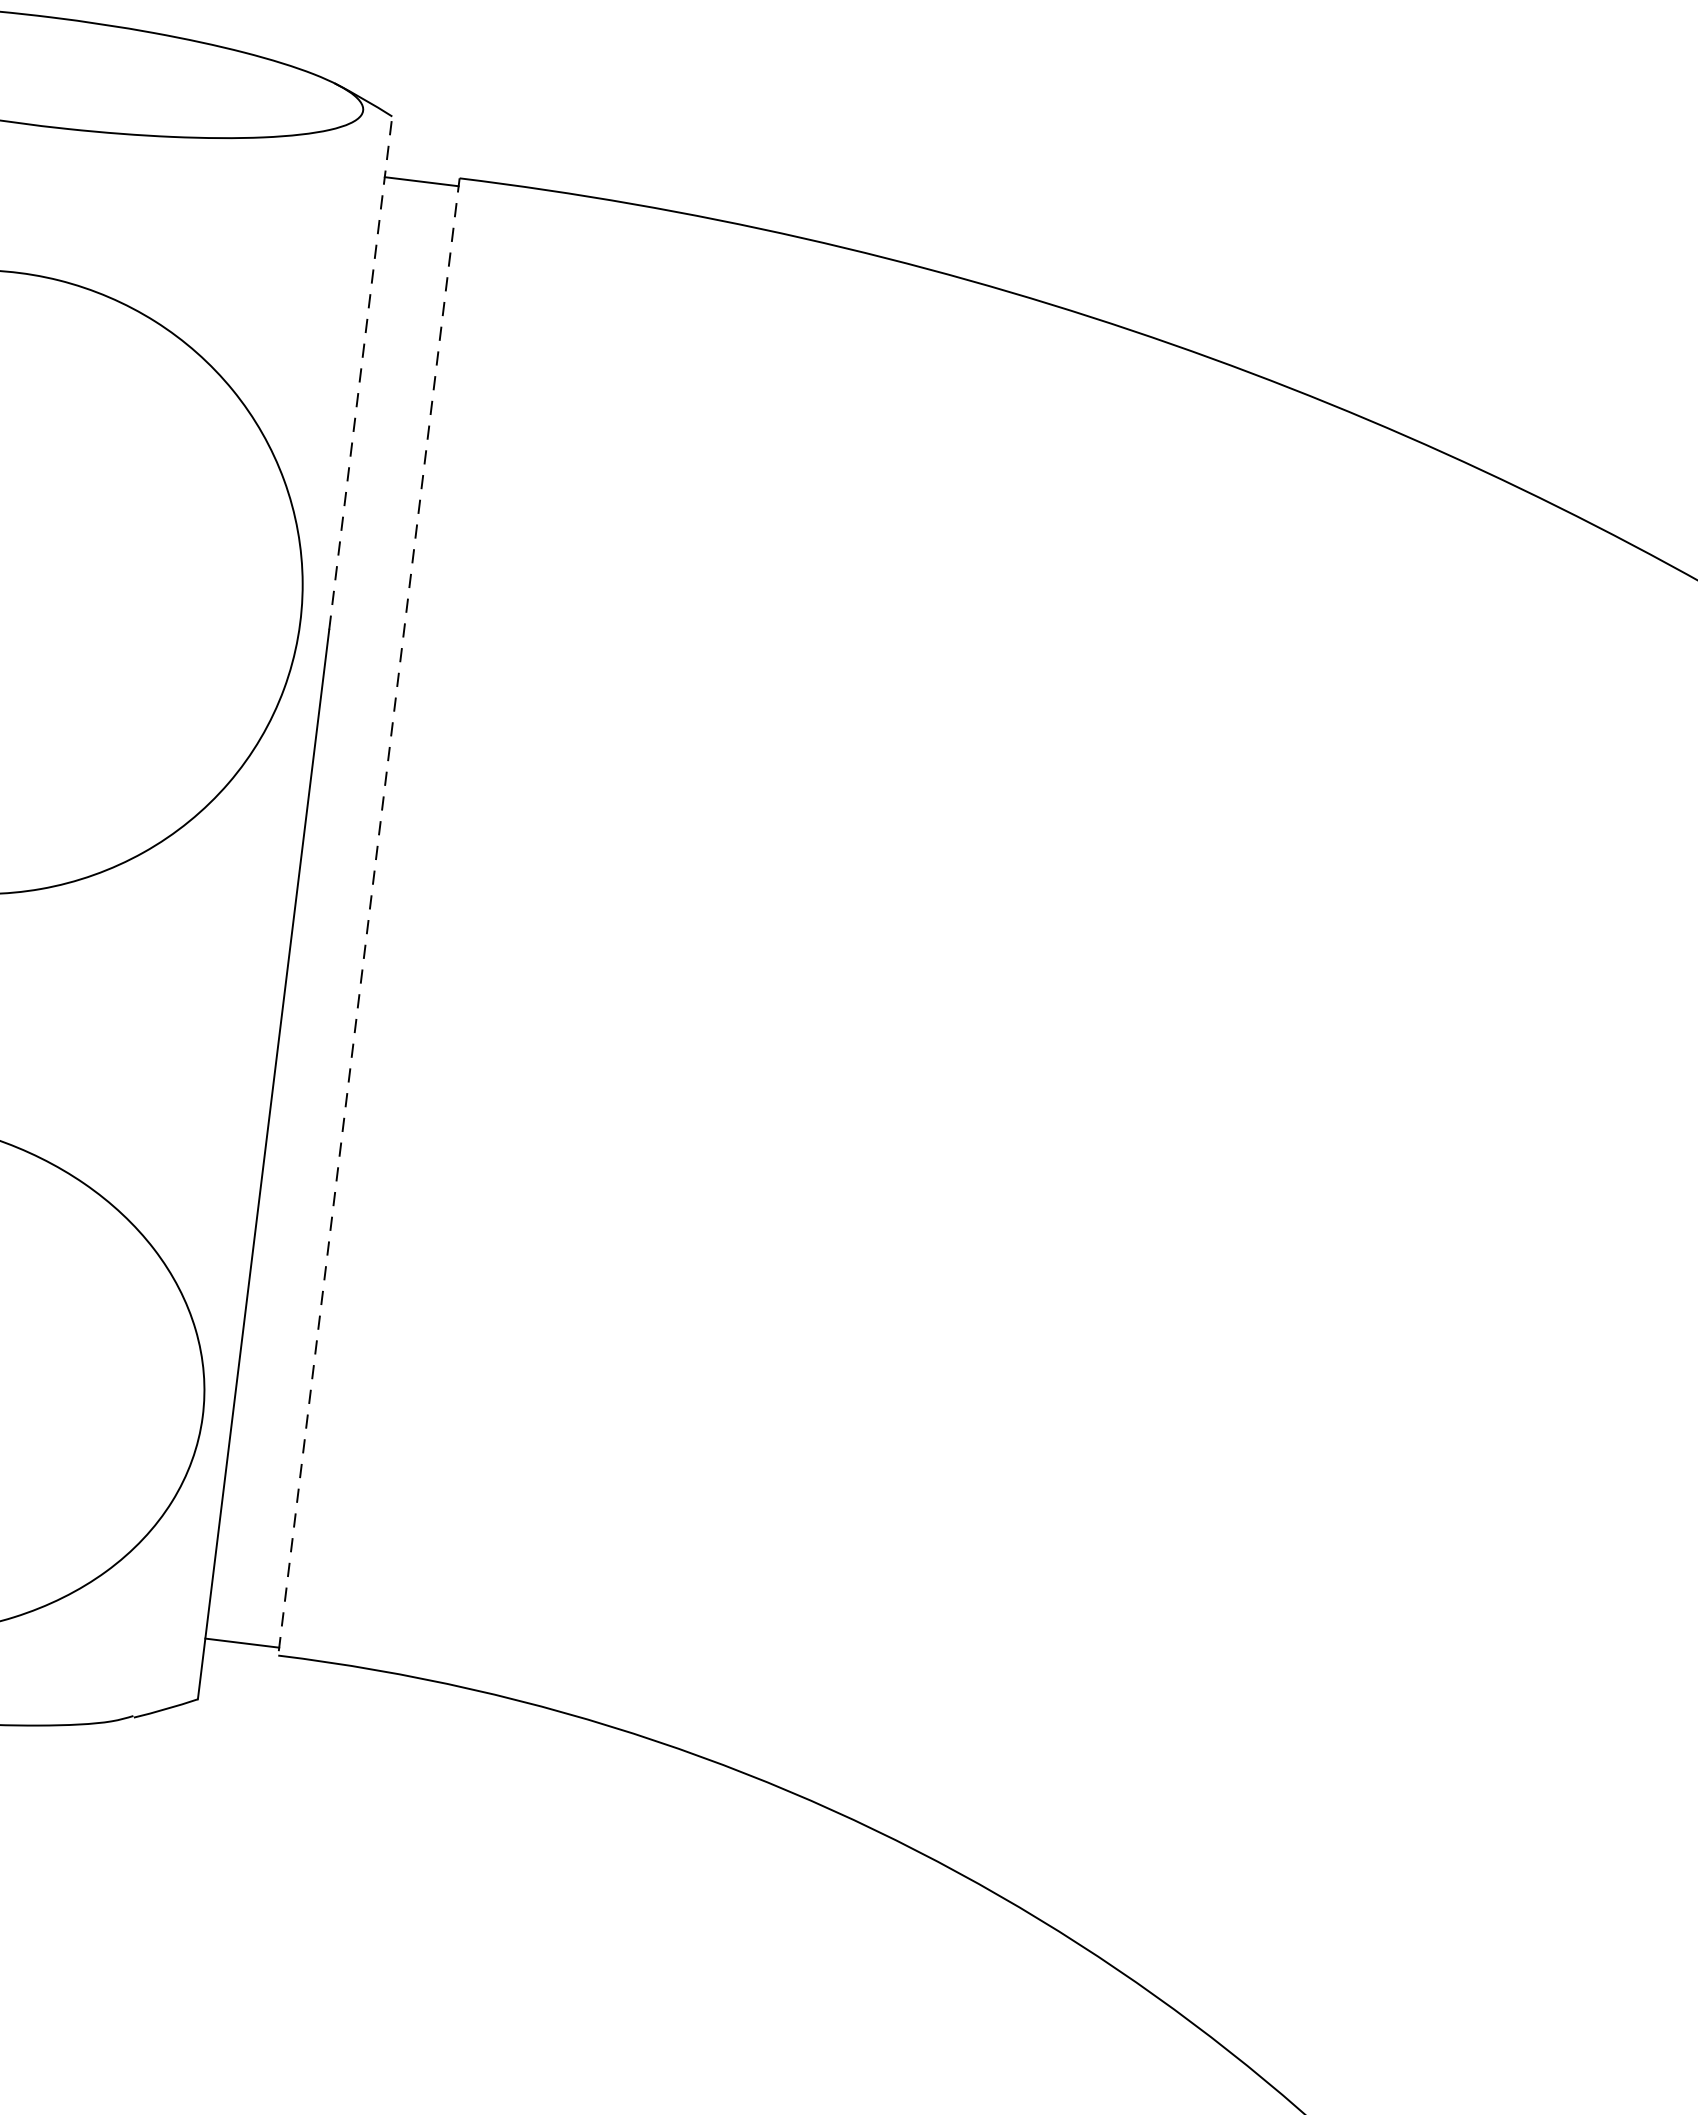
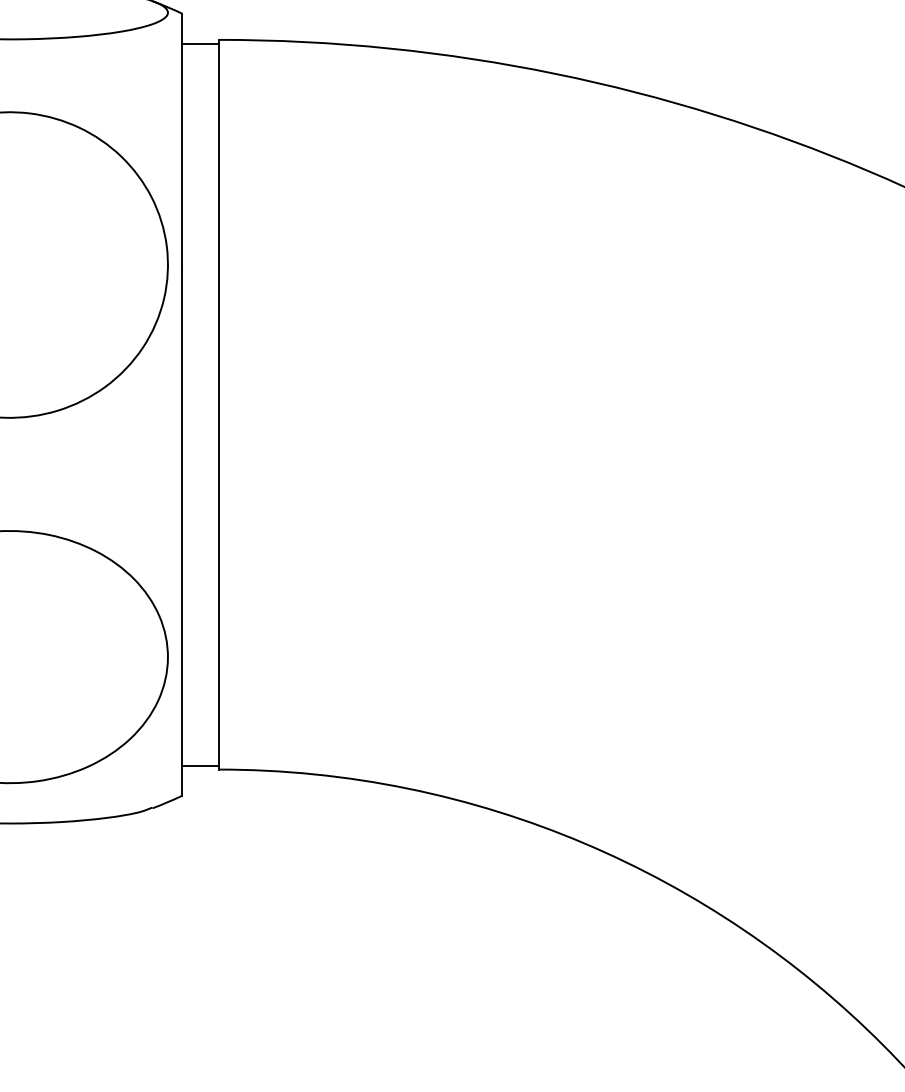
line: (360, 372) -> (182, 140), dashed -> solid
line: (368, 916) -> (218, 404), dashed -> solid

